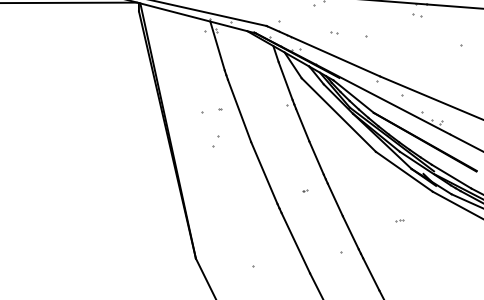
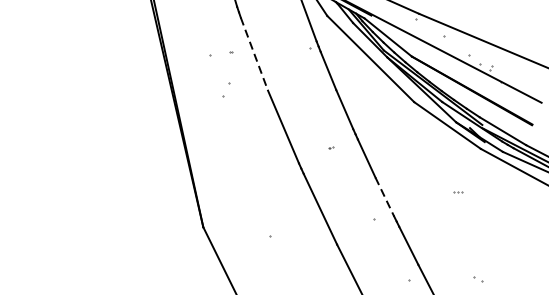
line: (239, 111) -> (254, 54), solid -> dashed
part: (399, 220) -> (458, 192), moved
line: (351, 233) -> (385, 197), solid -> dashed

